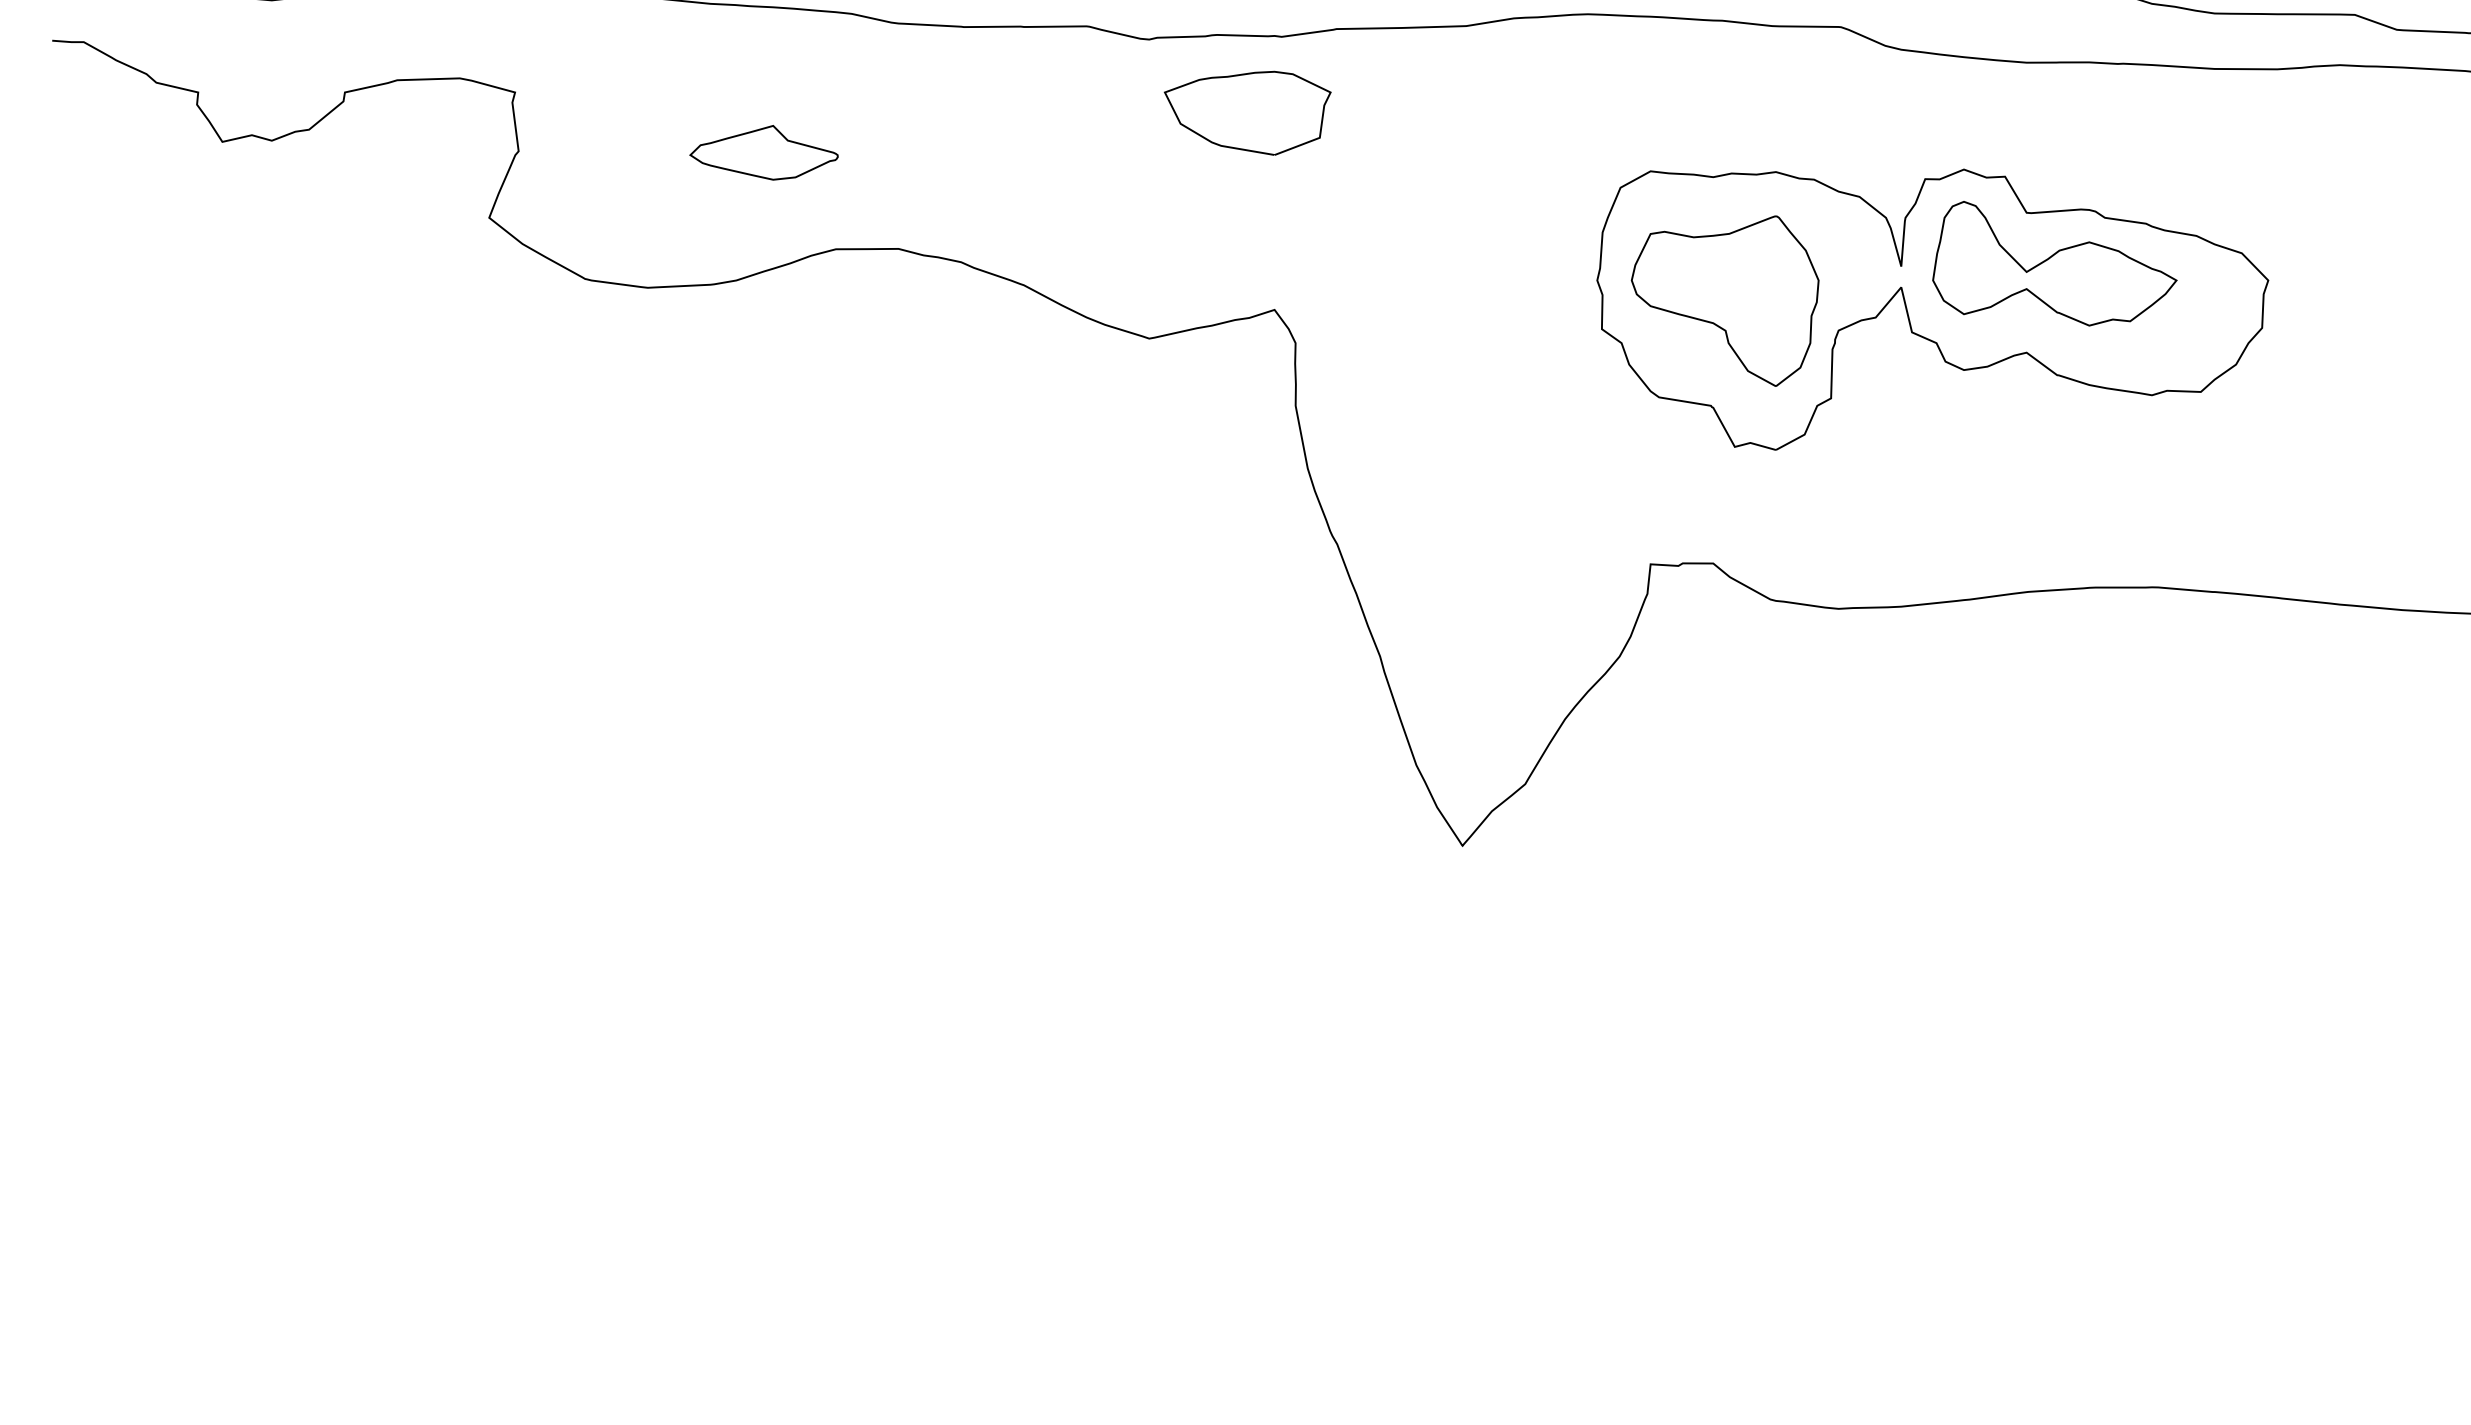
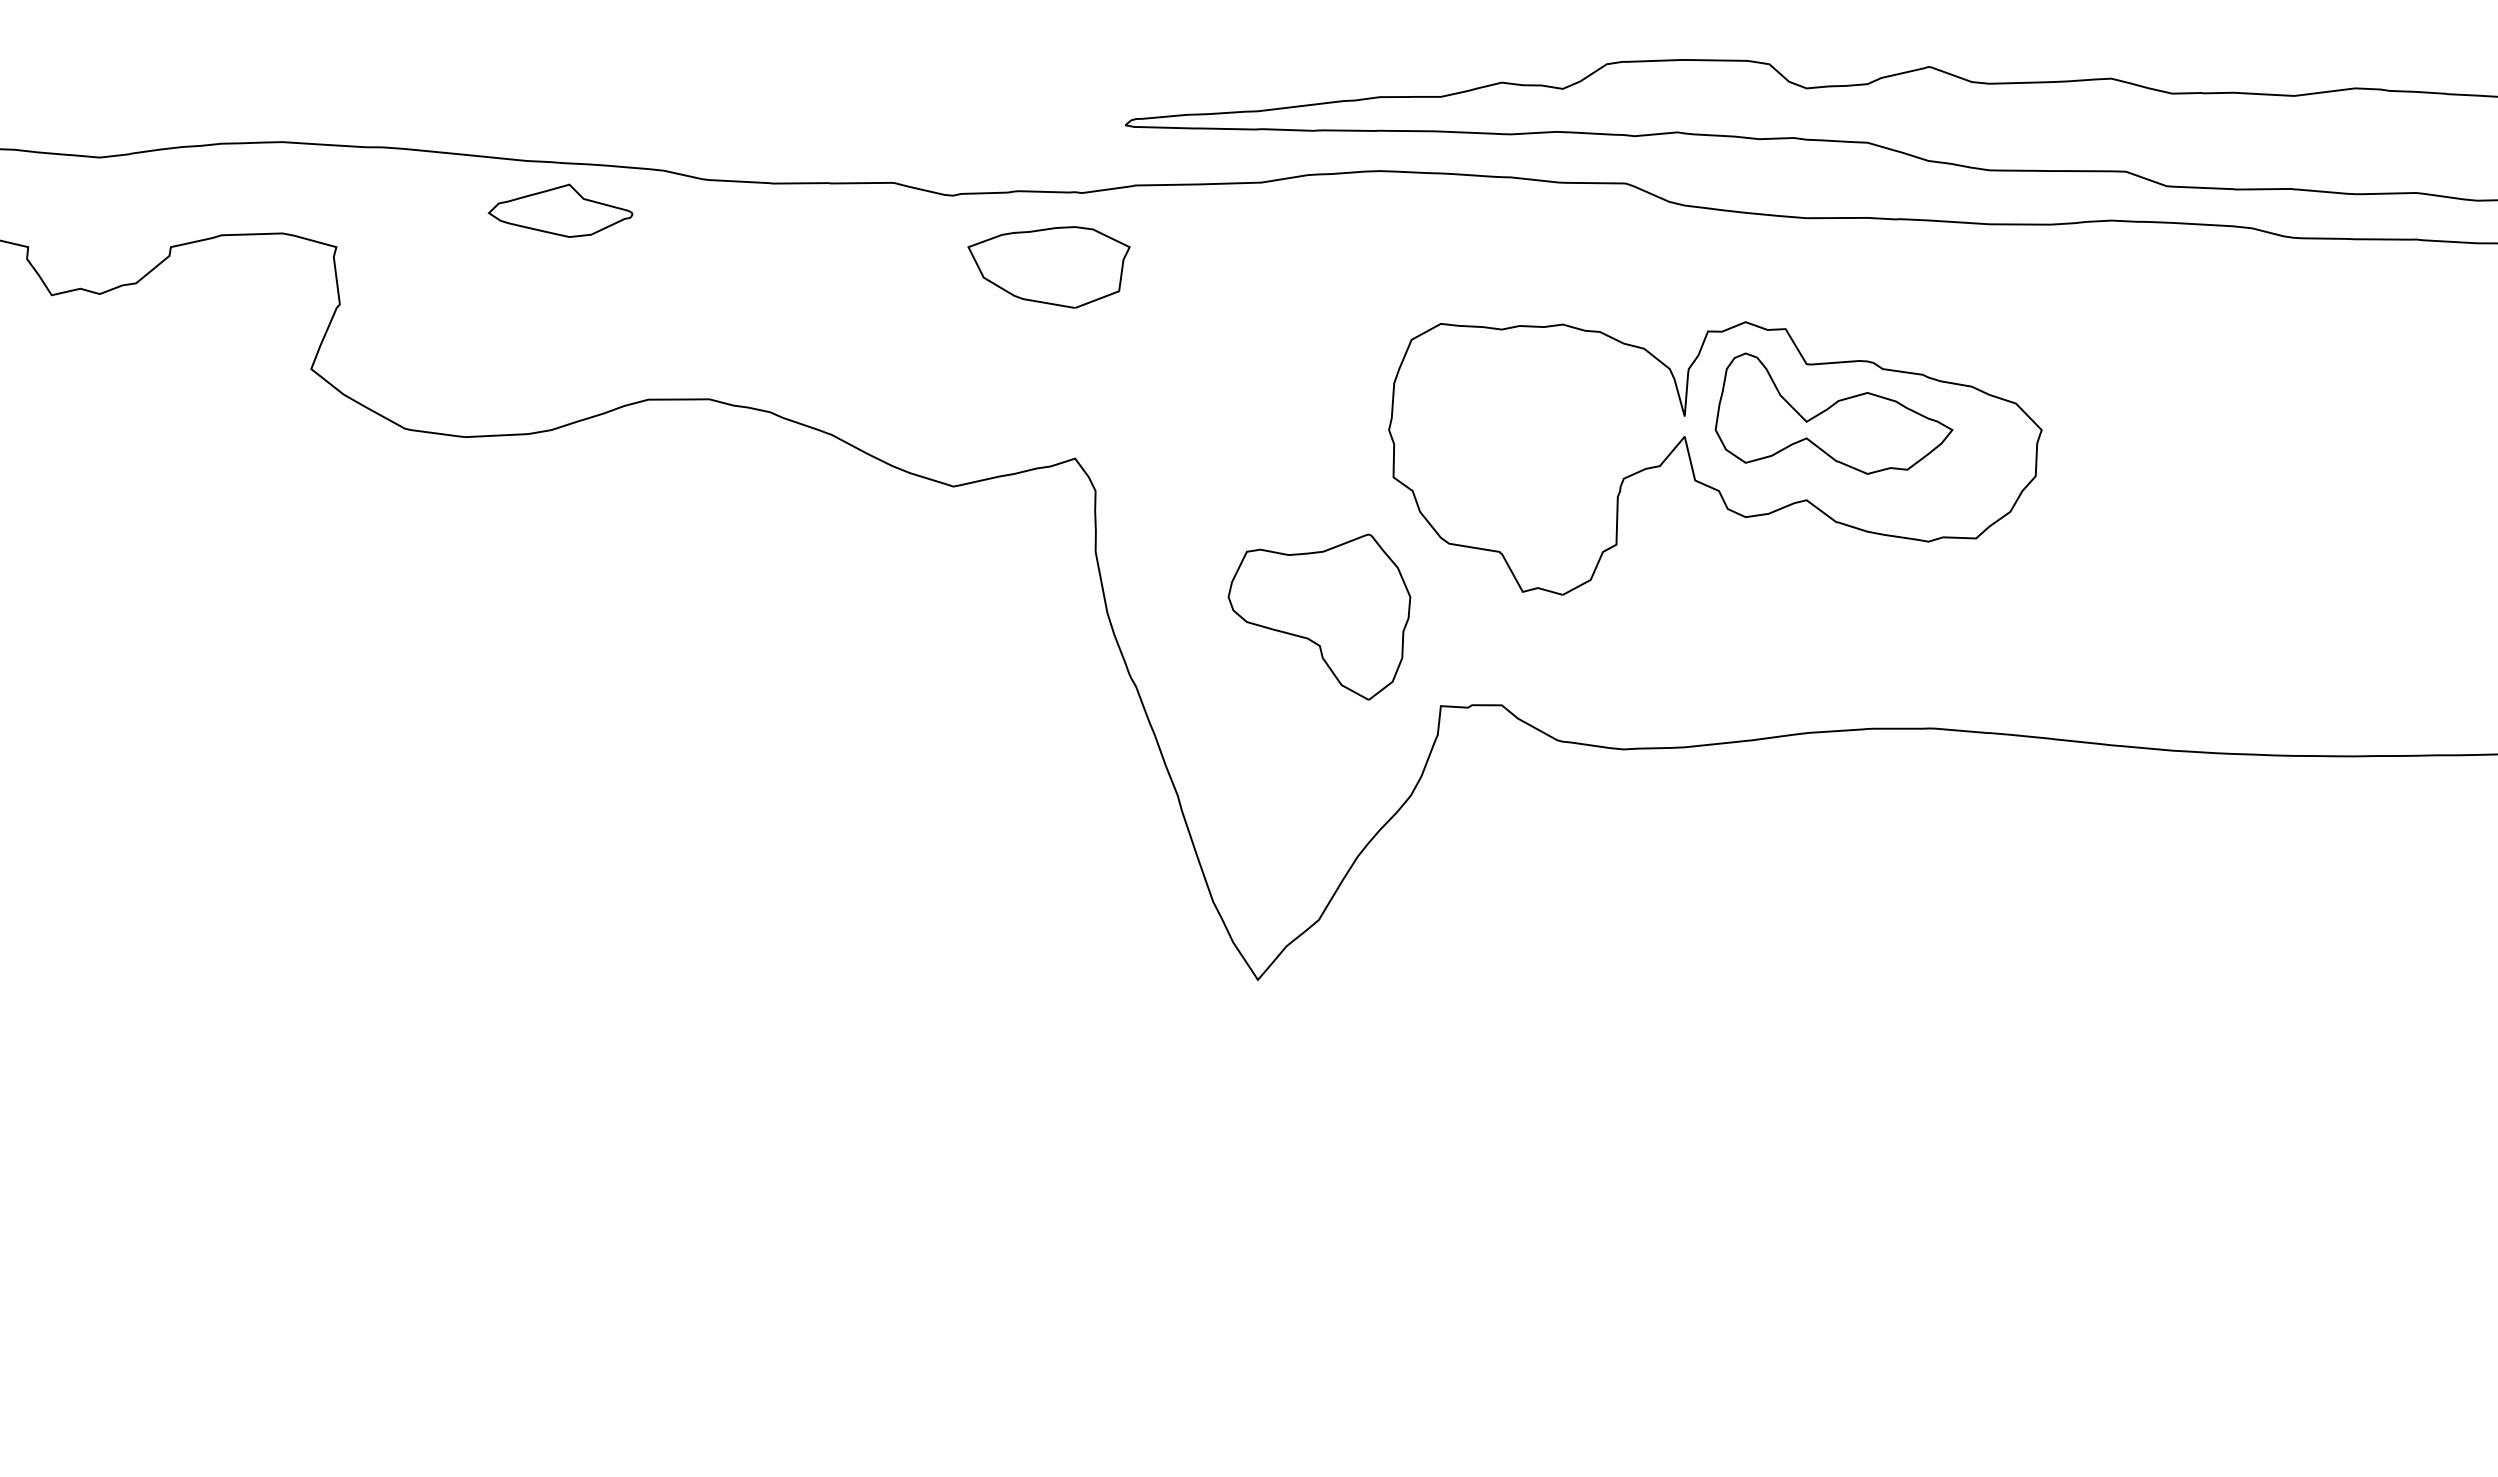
part: (763, 152) -> (560, 210), moved
part: (1725, 300) -> (1319, 616), moved

